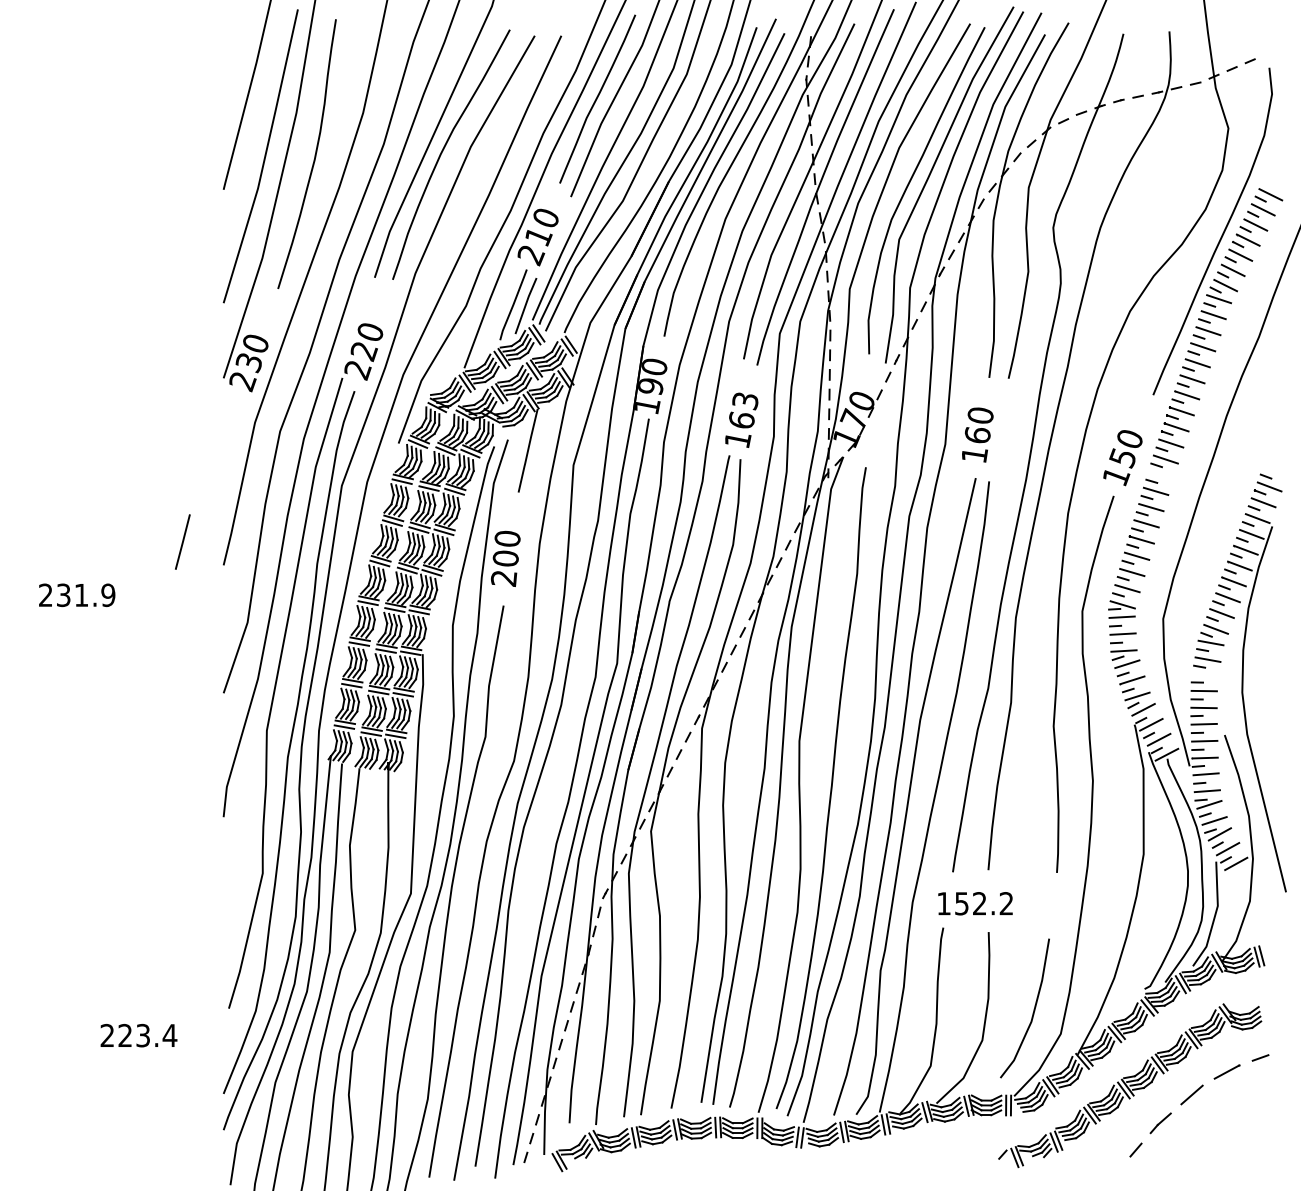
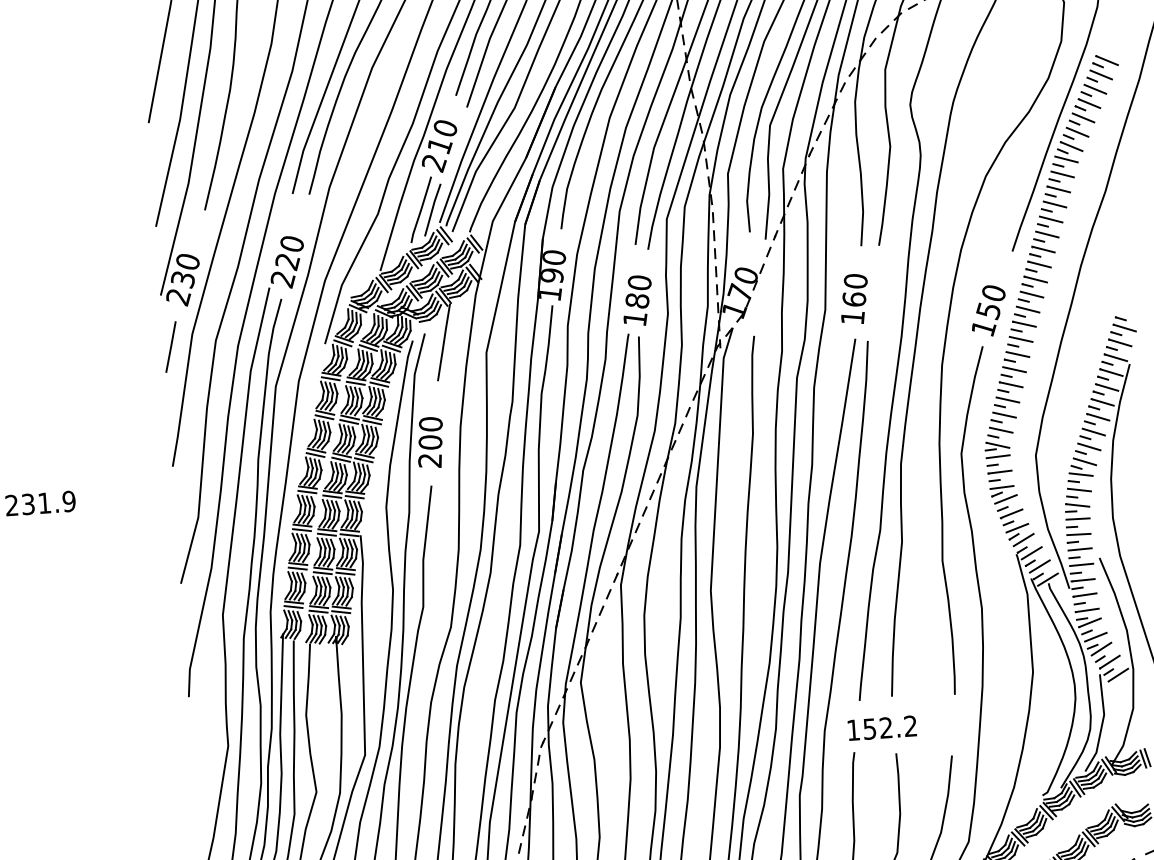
text: (743, 410) -> (638, 291), 163 -> 180
line: (1160, 474) -> (1024, 323), added
line: (182, 541) -> (170, 346), moved
line: (1204, 676) -> (1077, 505), added

